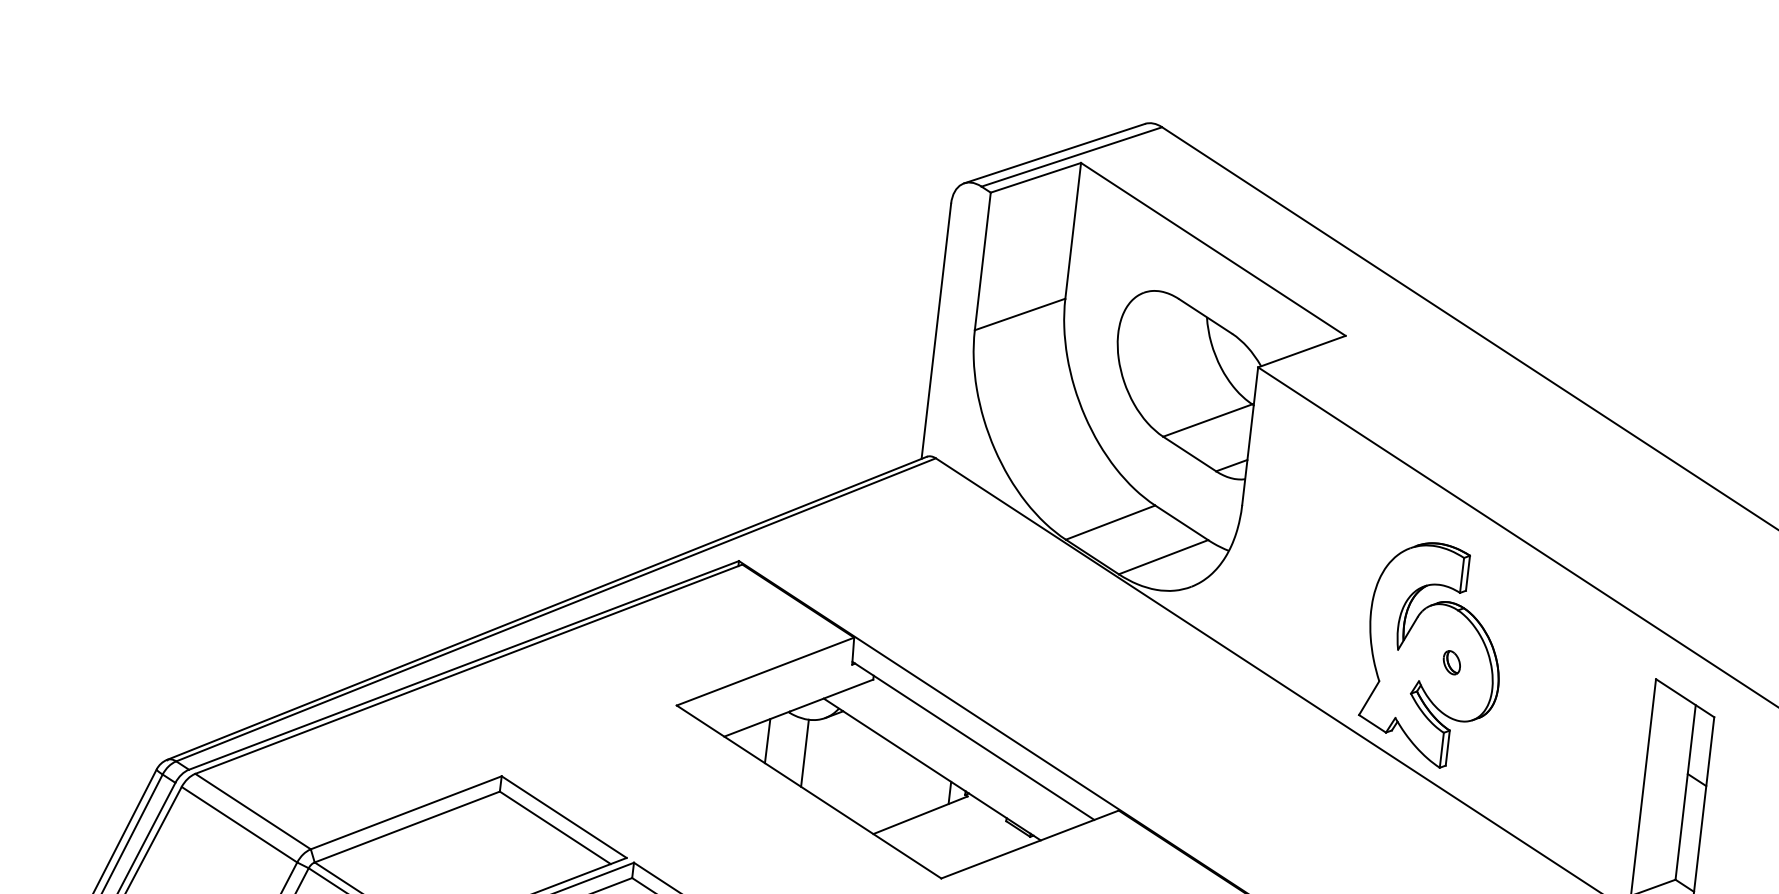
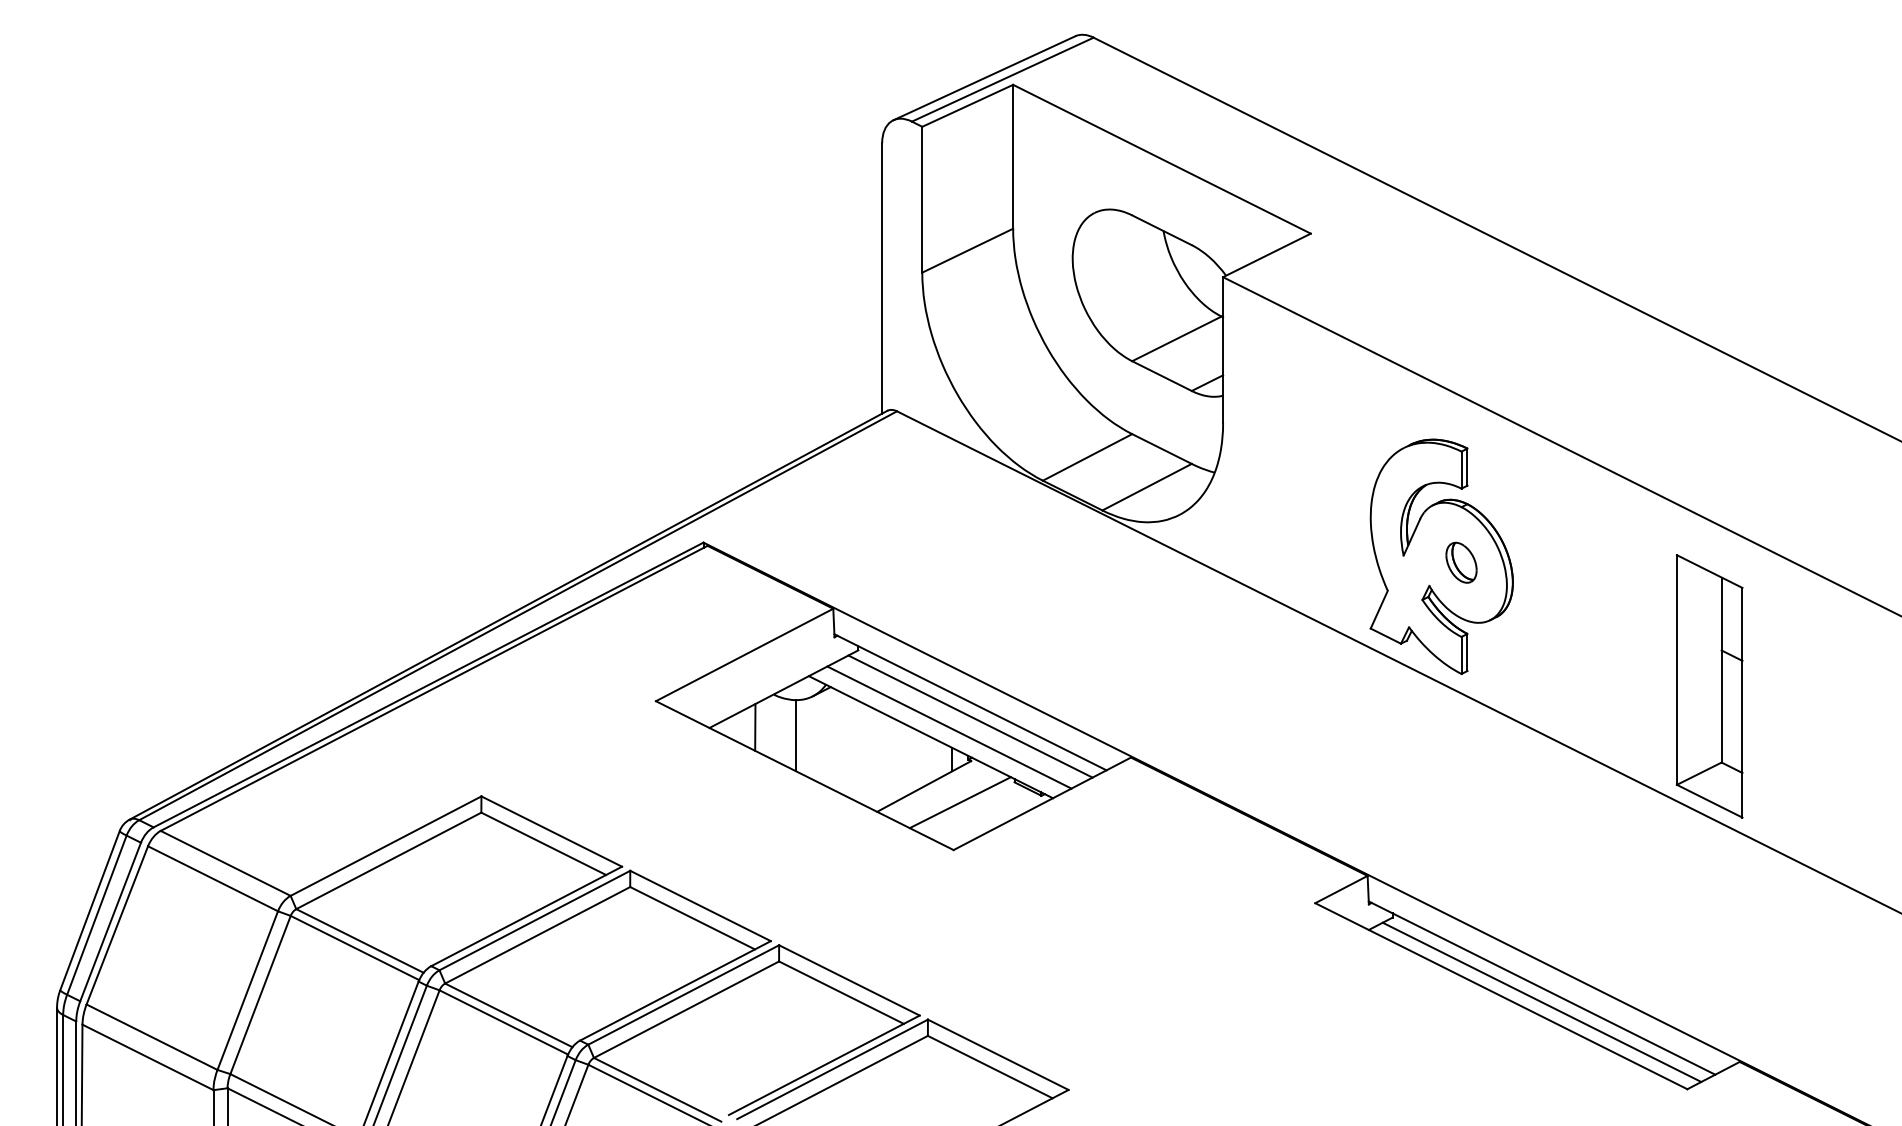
part: (1451, 662) -> (1461, 562), size x1.67
line: (971, 754) -> (970, 716), added
line: (950, 762) -> (949, 727), added
line: (952, 834) -> (959, 802), added

